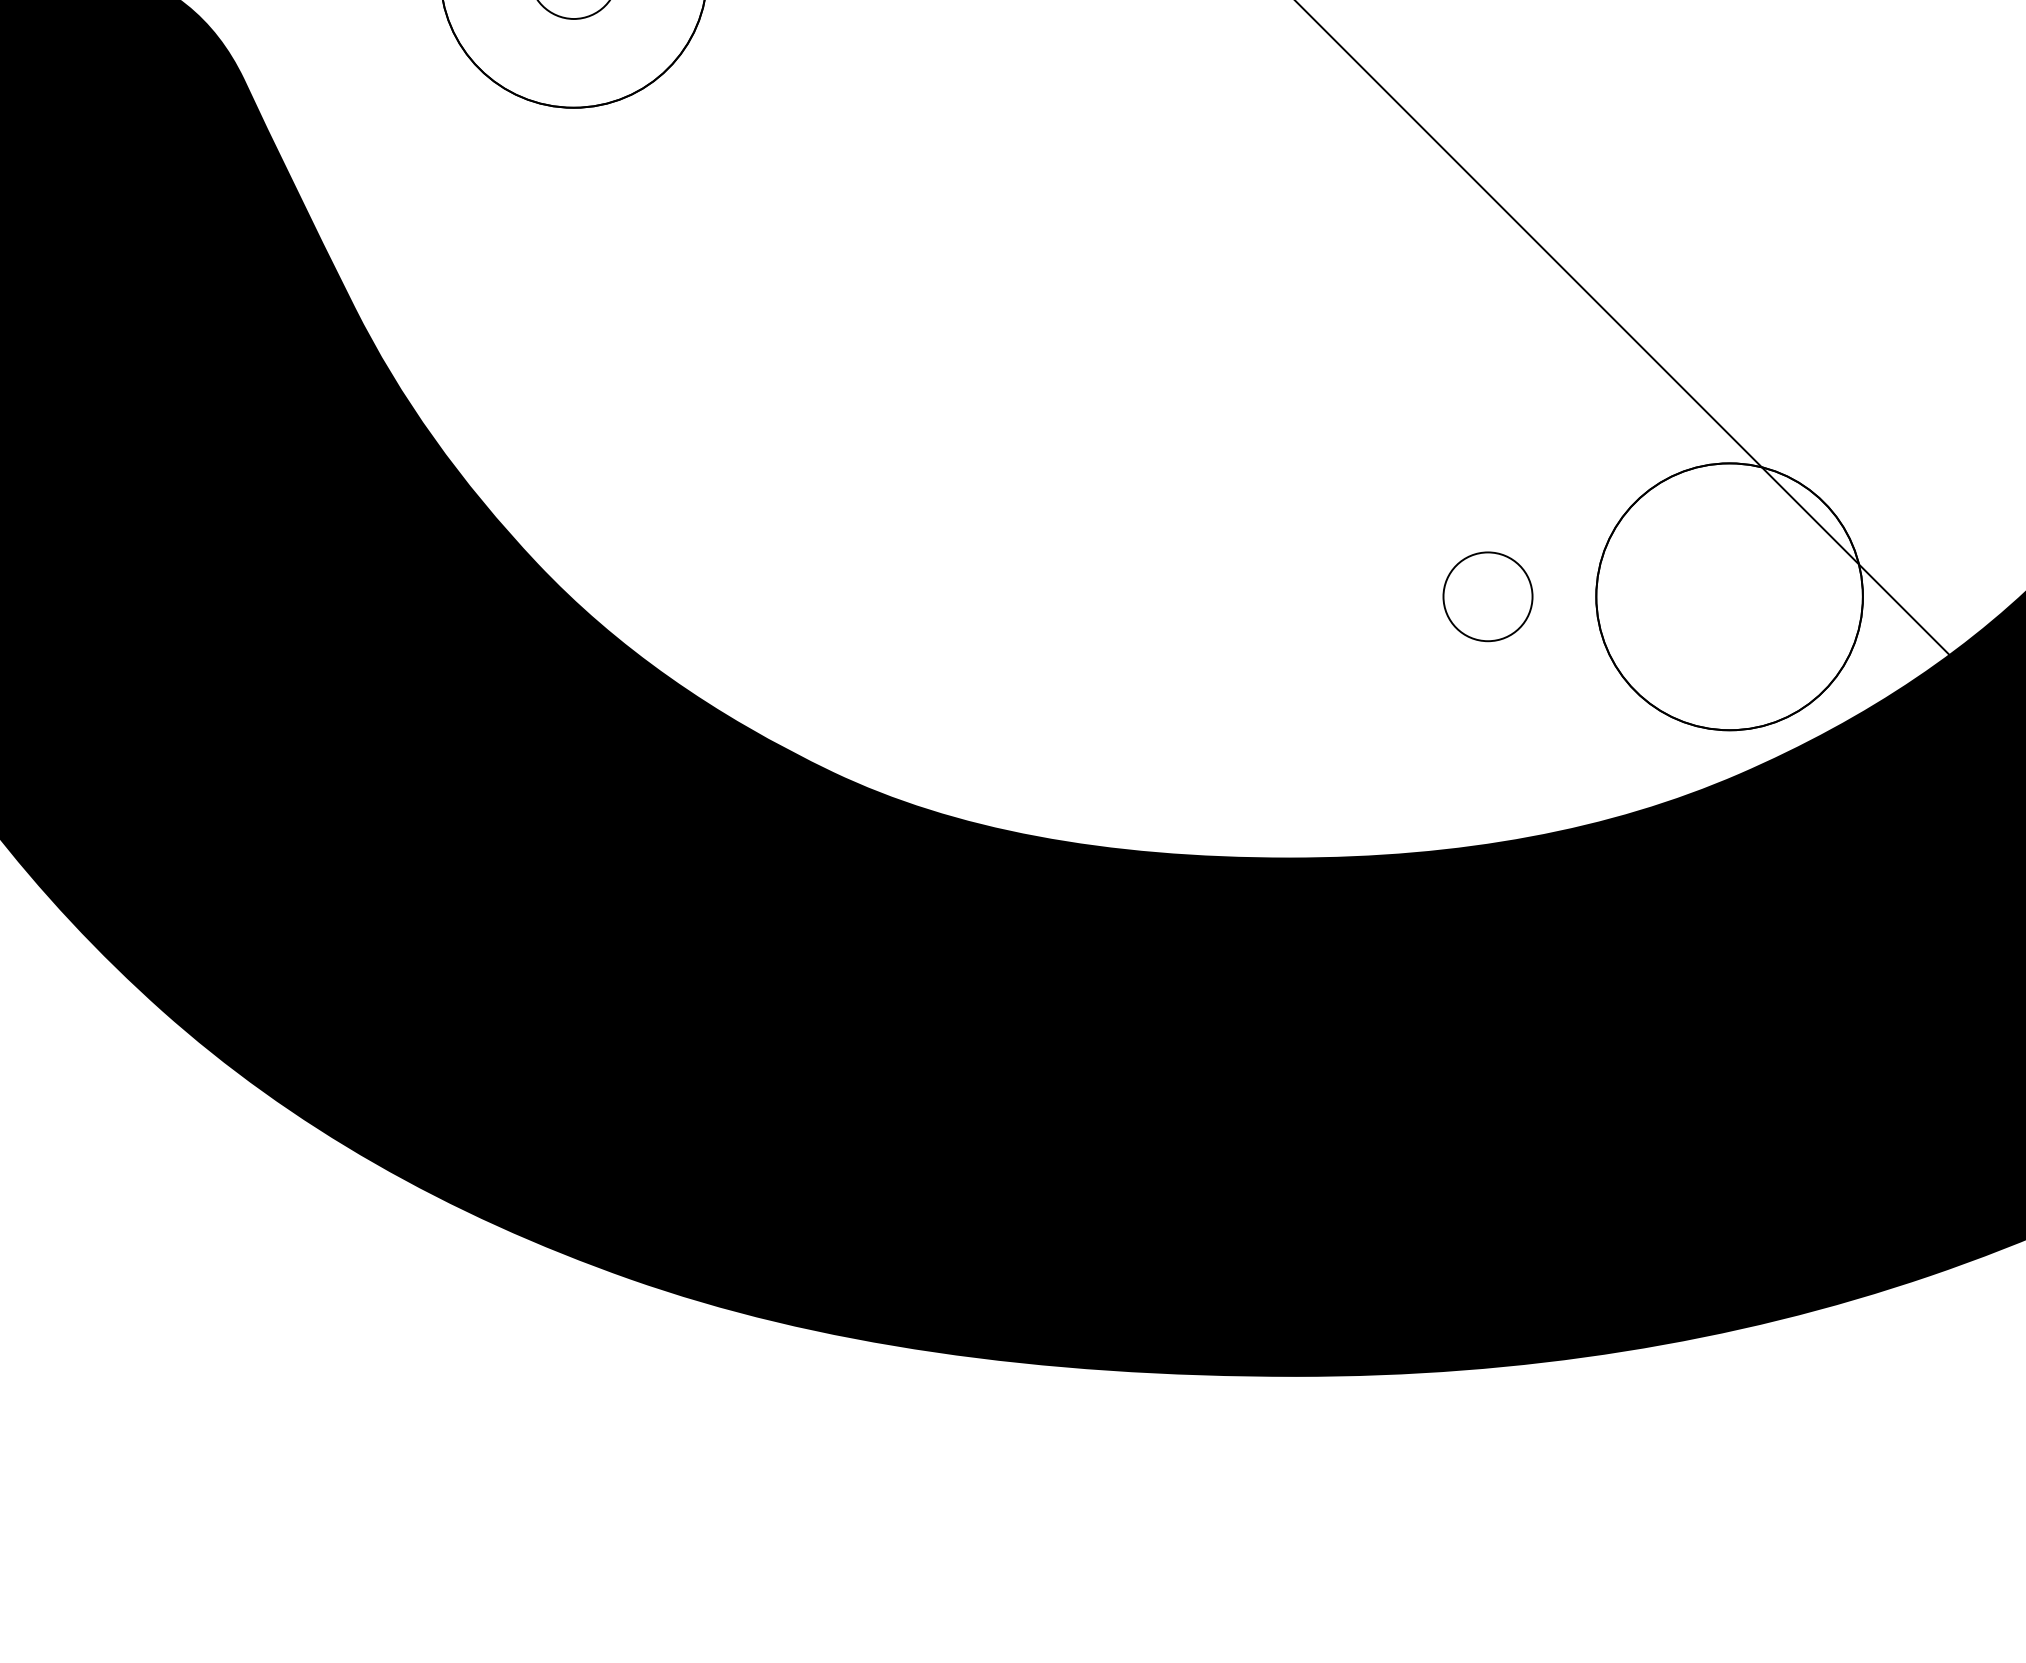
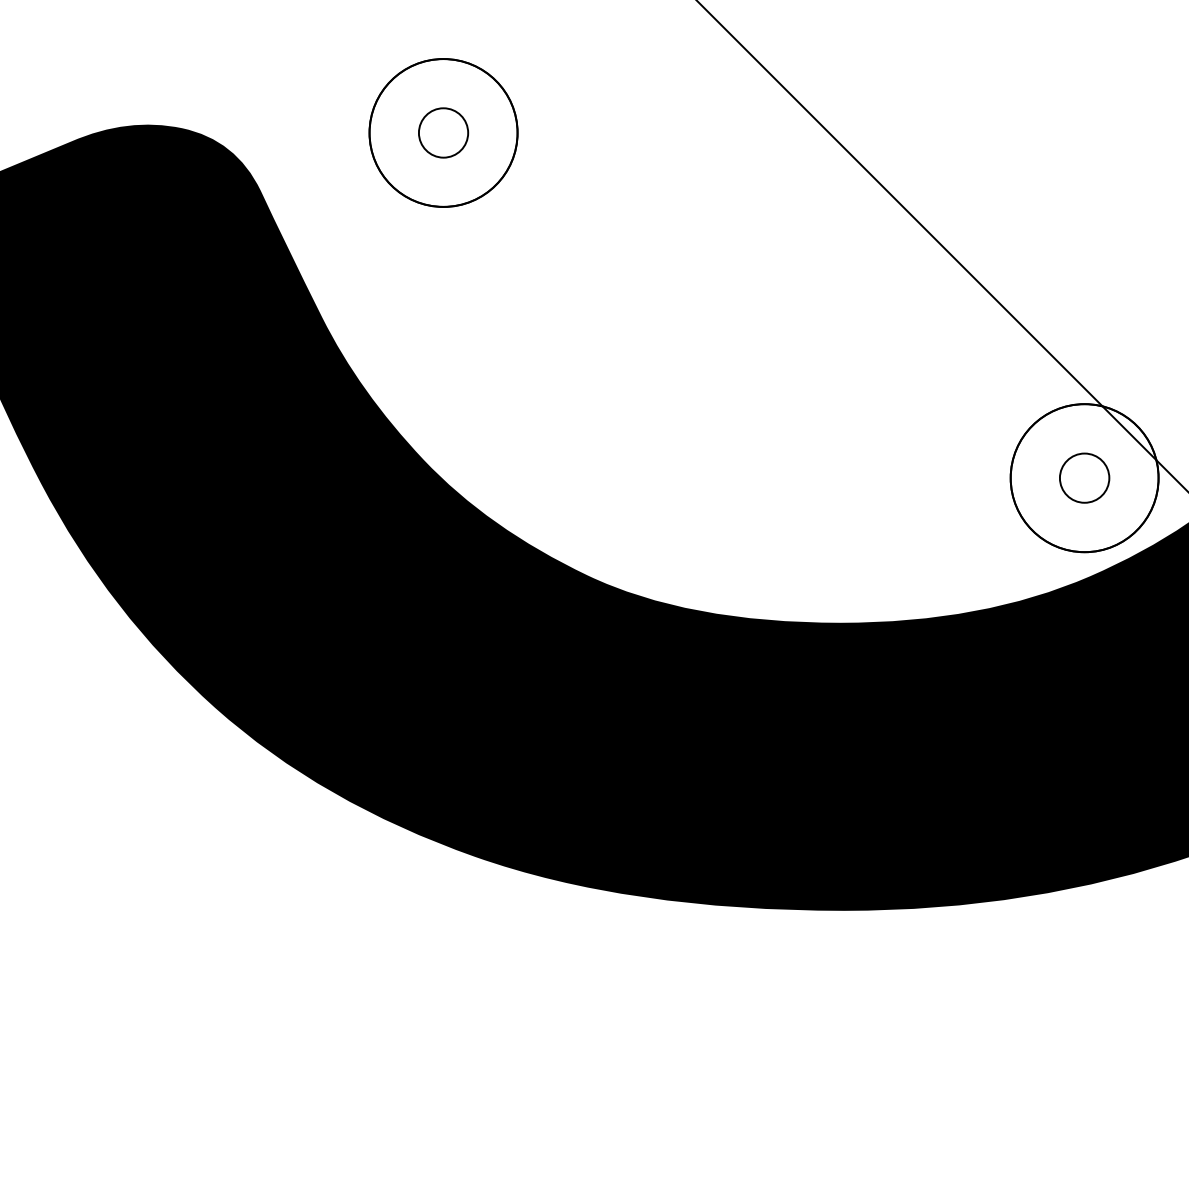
part: (1487, 595) -> (1084, 477), moved

